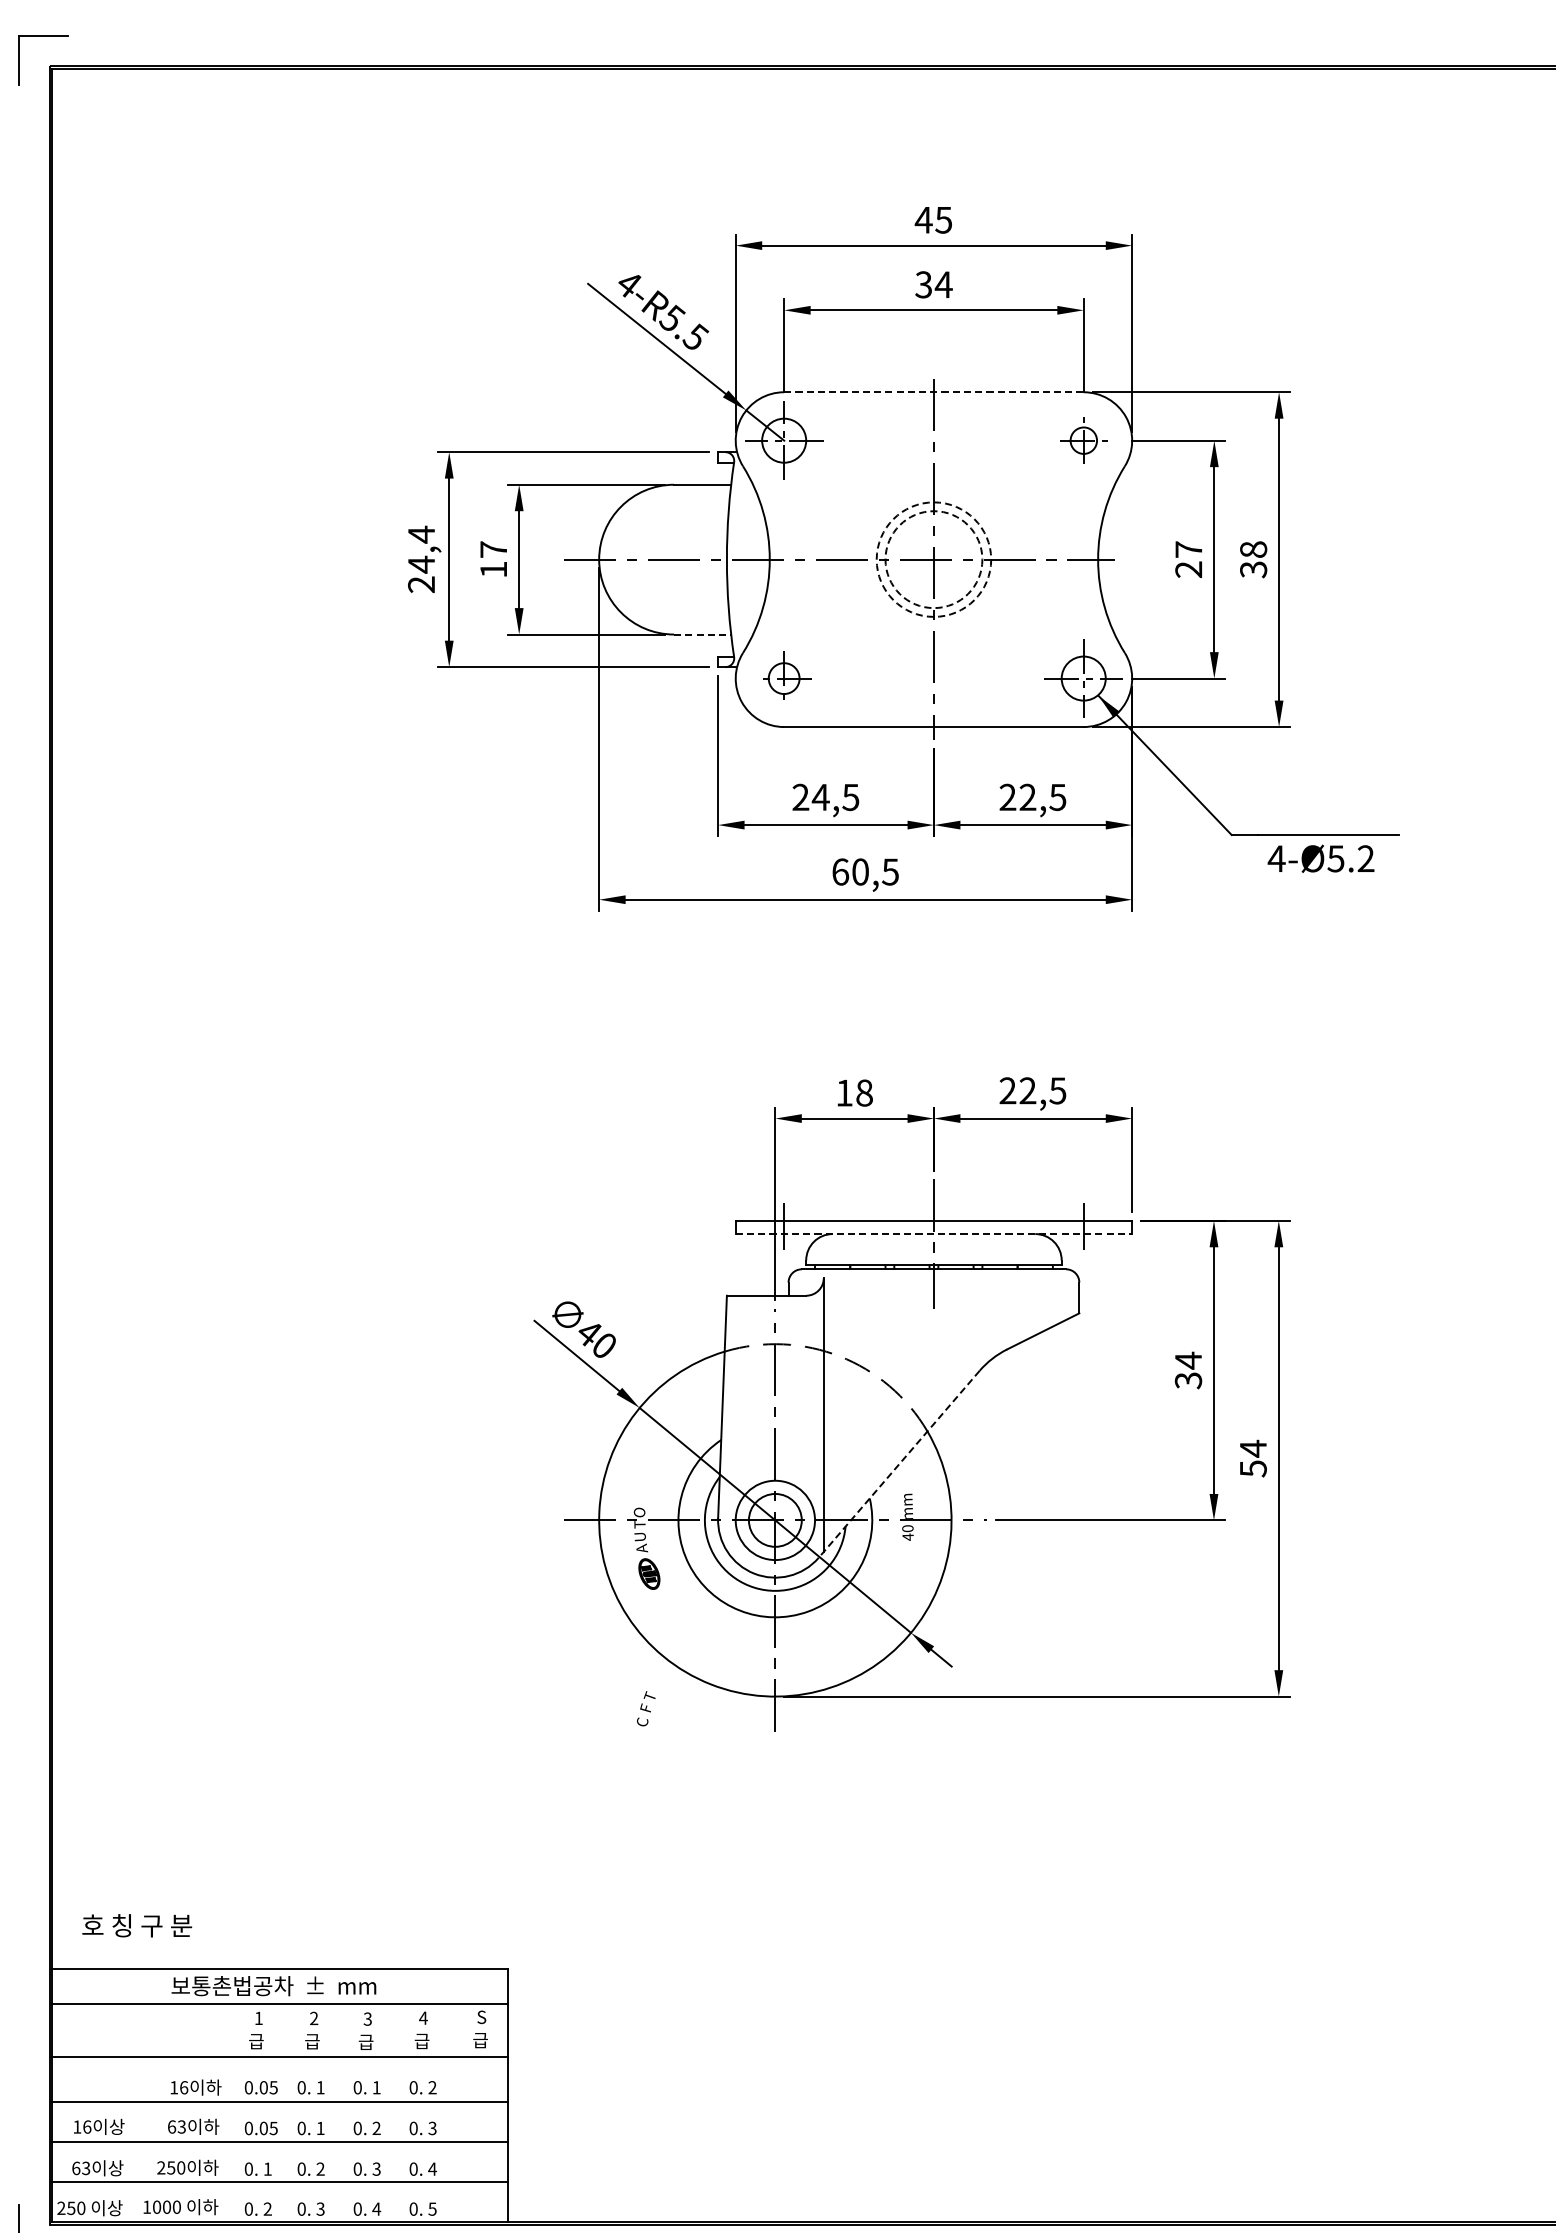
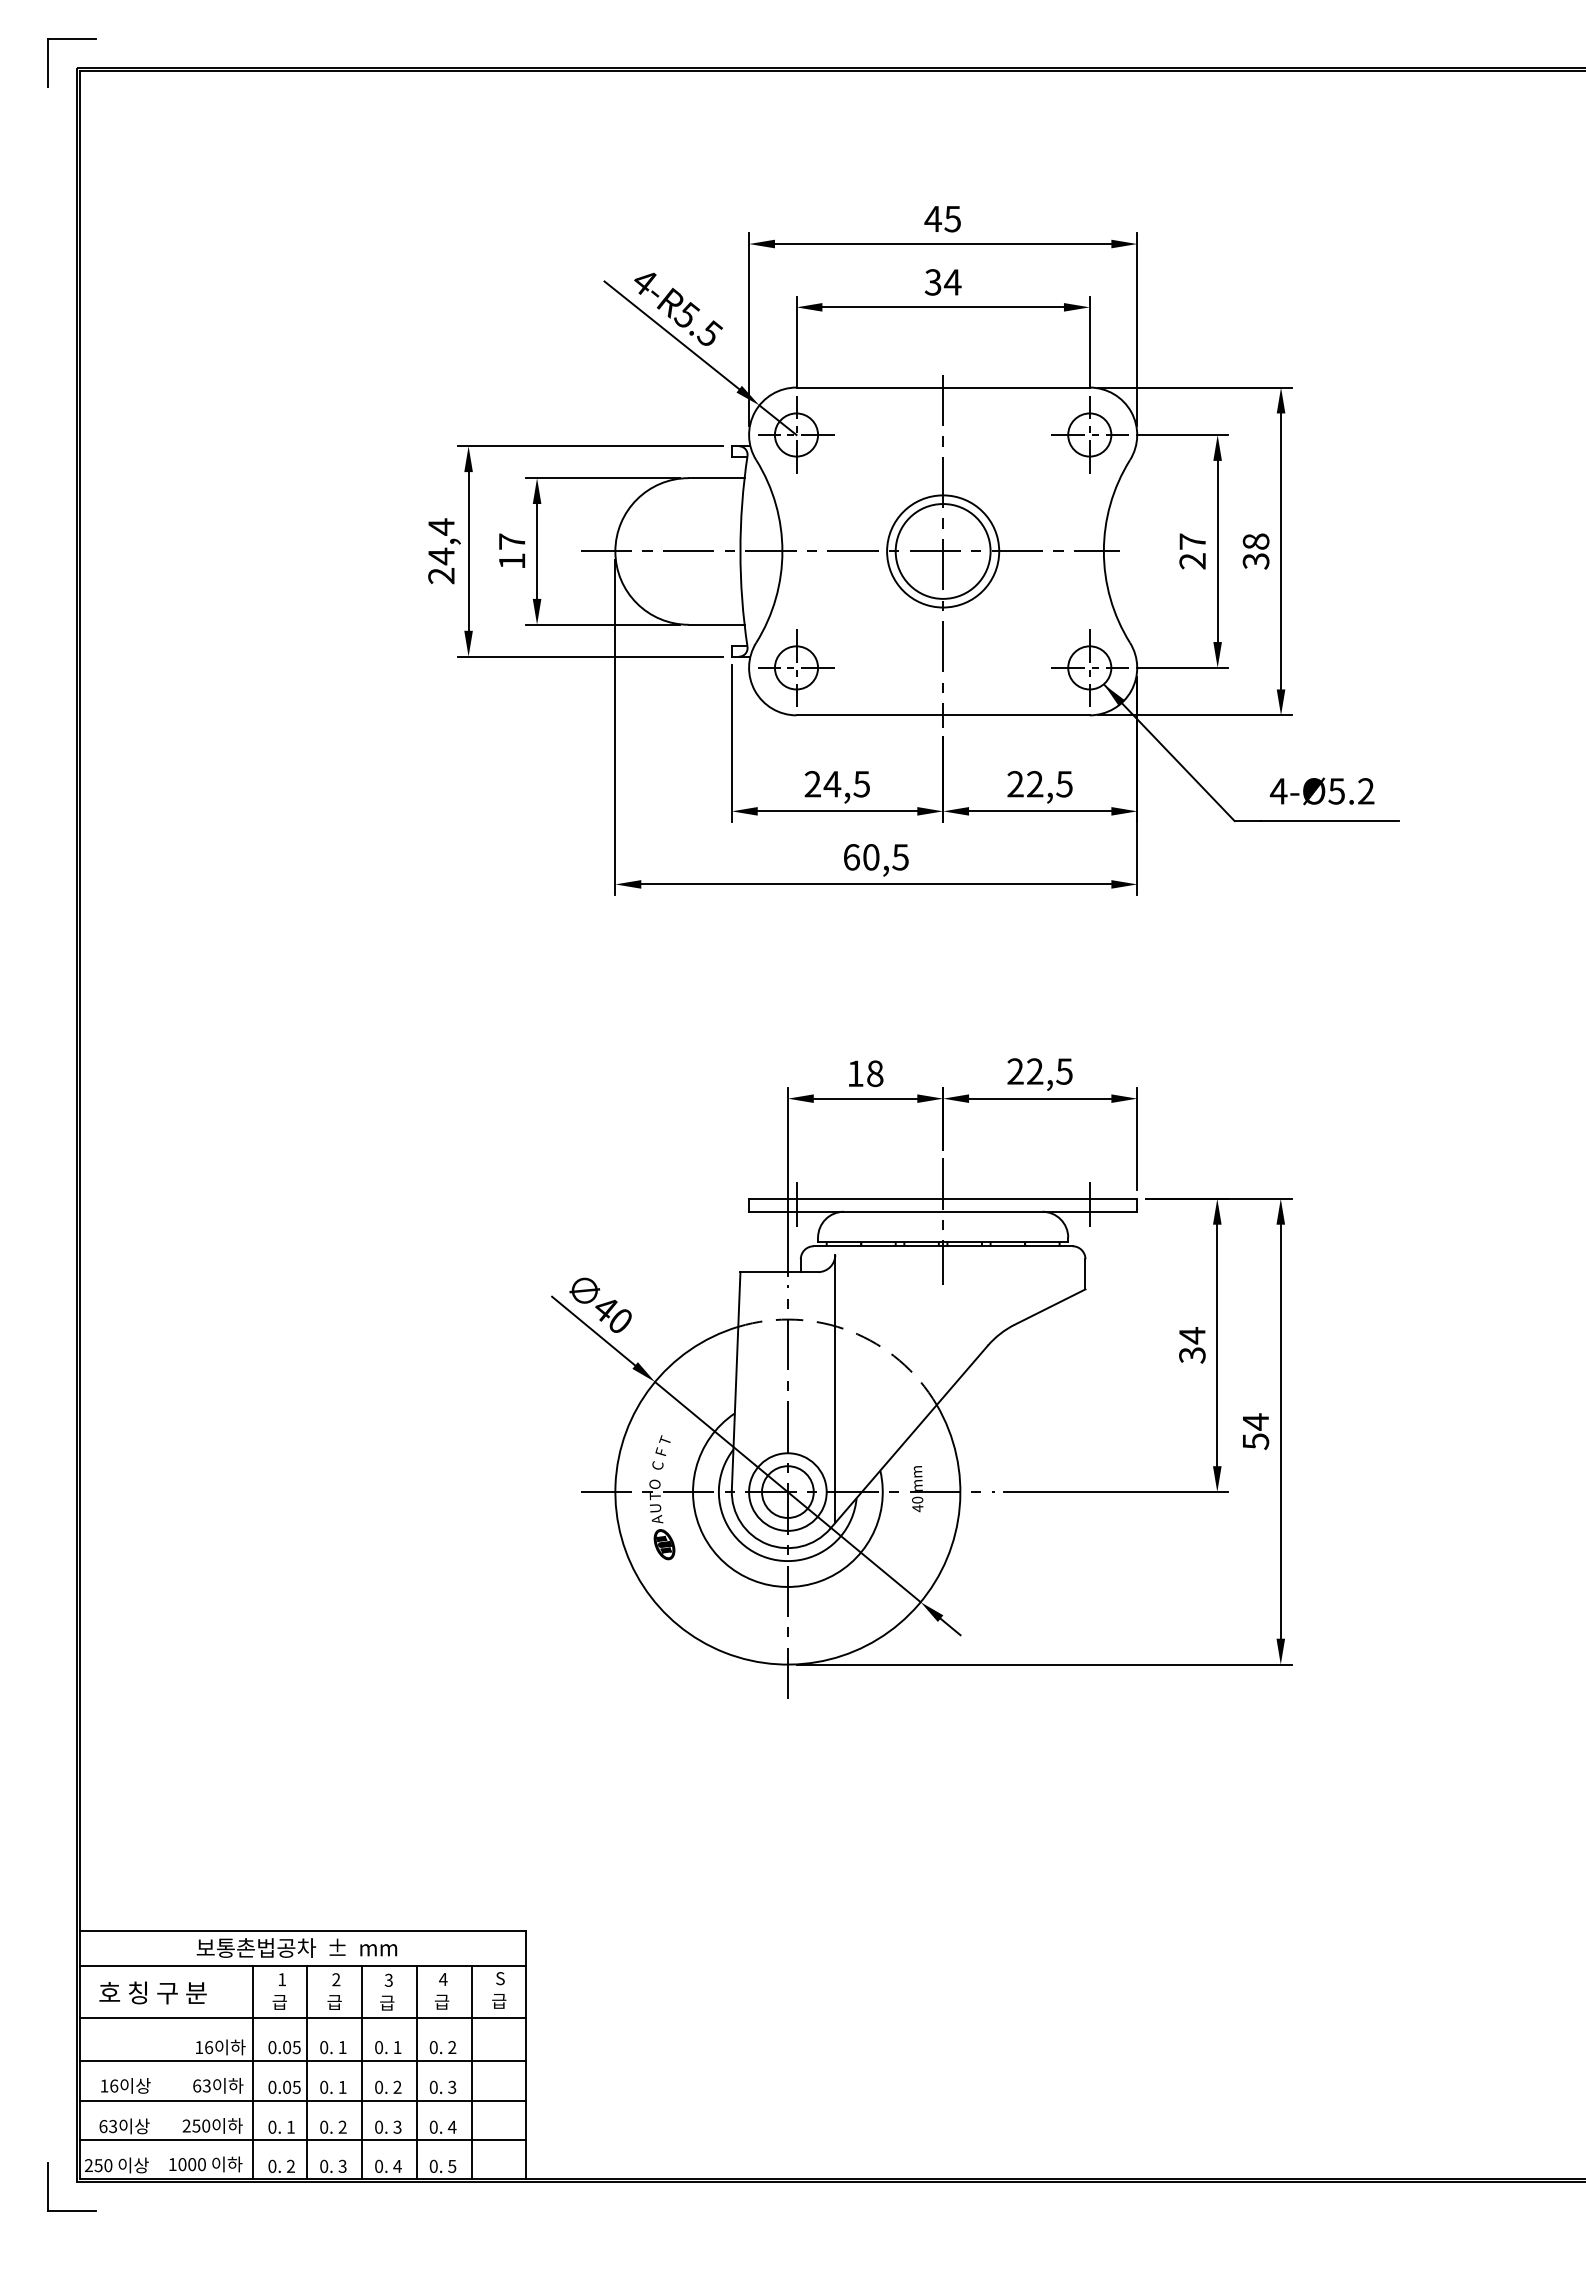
line: (934, 392) -> (943, 387), dashed -> solid
part: (1083, 440) -> (1089, 434), size x1.67
circle: (933, 559) -> (942, 551), dashed -> solid
circle: (934, 559) -> (943, 551), dashed -> solid
line: (702, 634) -> (716, 624), dashed -> solid
part: (784, 678) -> (796, 667), size x1.43
text: (1320, 858) -> (1321, 791), moved
line: (934, 1233) -> (943, 1211), dashed -> solid
line: (899, 1464) -> (909, 1437), dashed -> solid
text: (646, 1708) -> (661, 1452), moved
text: (136, 1925) -> (152, 1992), moved
line: (228, 2112) -> (252, 2071), added
line: (284, 2112) -> (307, 2071), added
line: (340, 2112) -> (362, 2071), added
line: (396, 2112) -> (416, 2071), added
line: (452, 2112) -> (471, 2071), added

